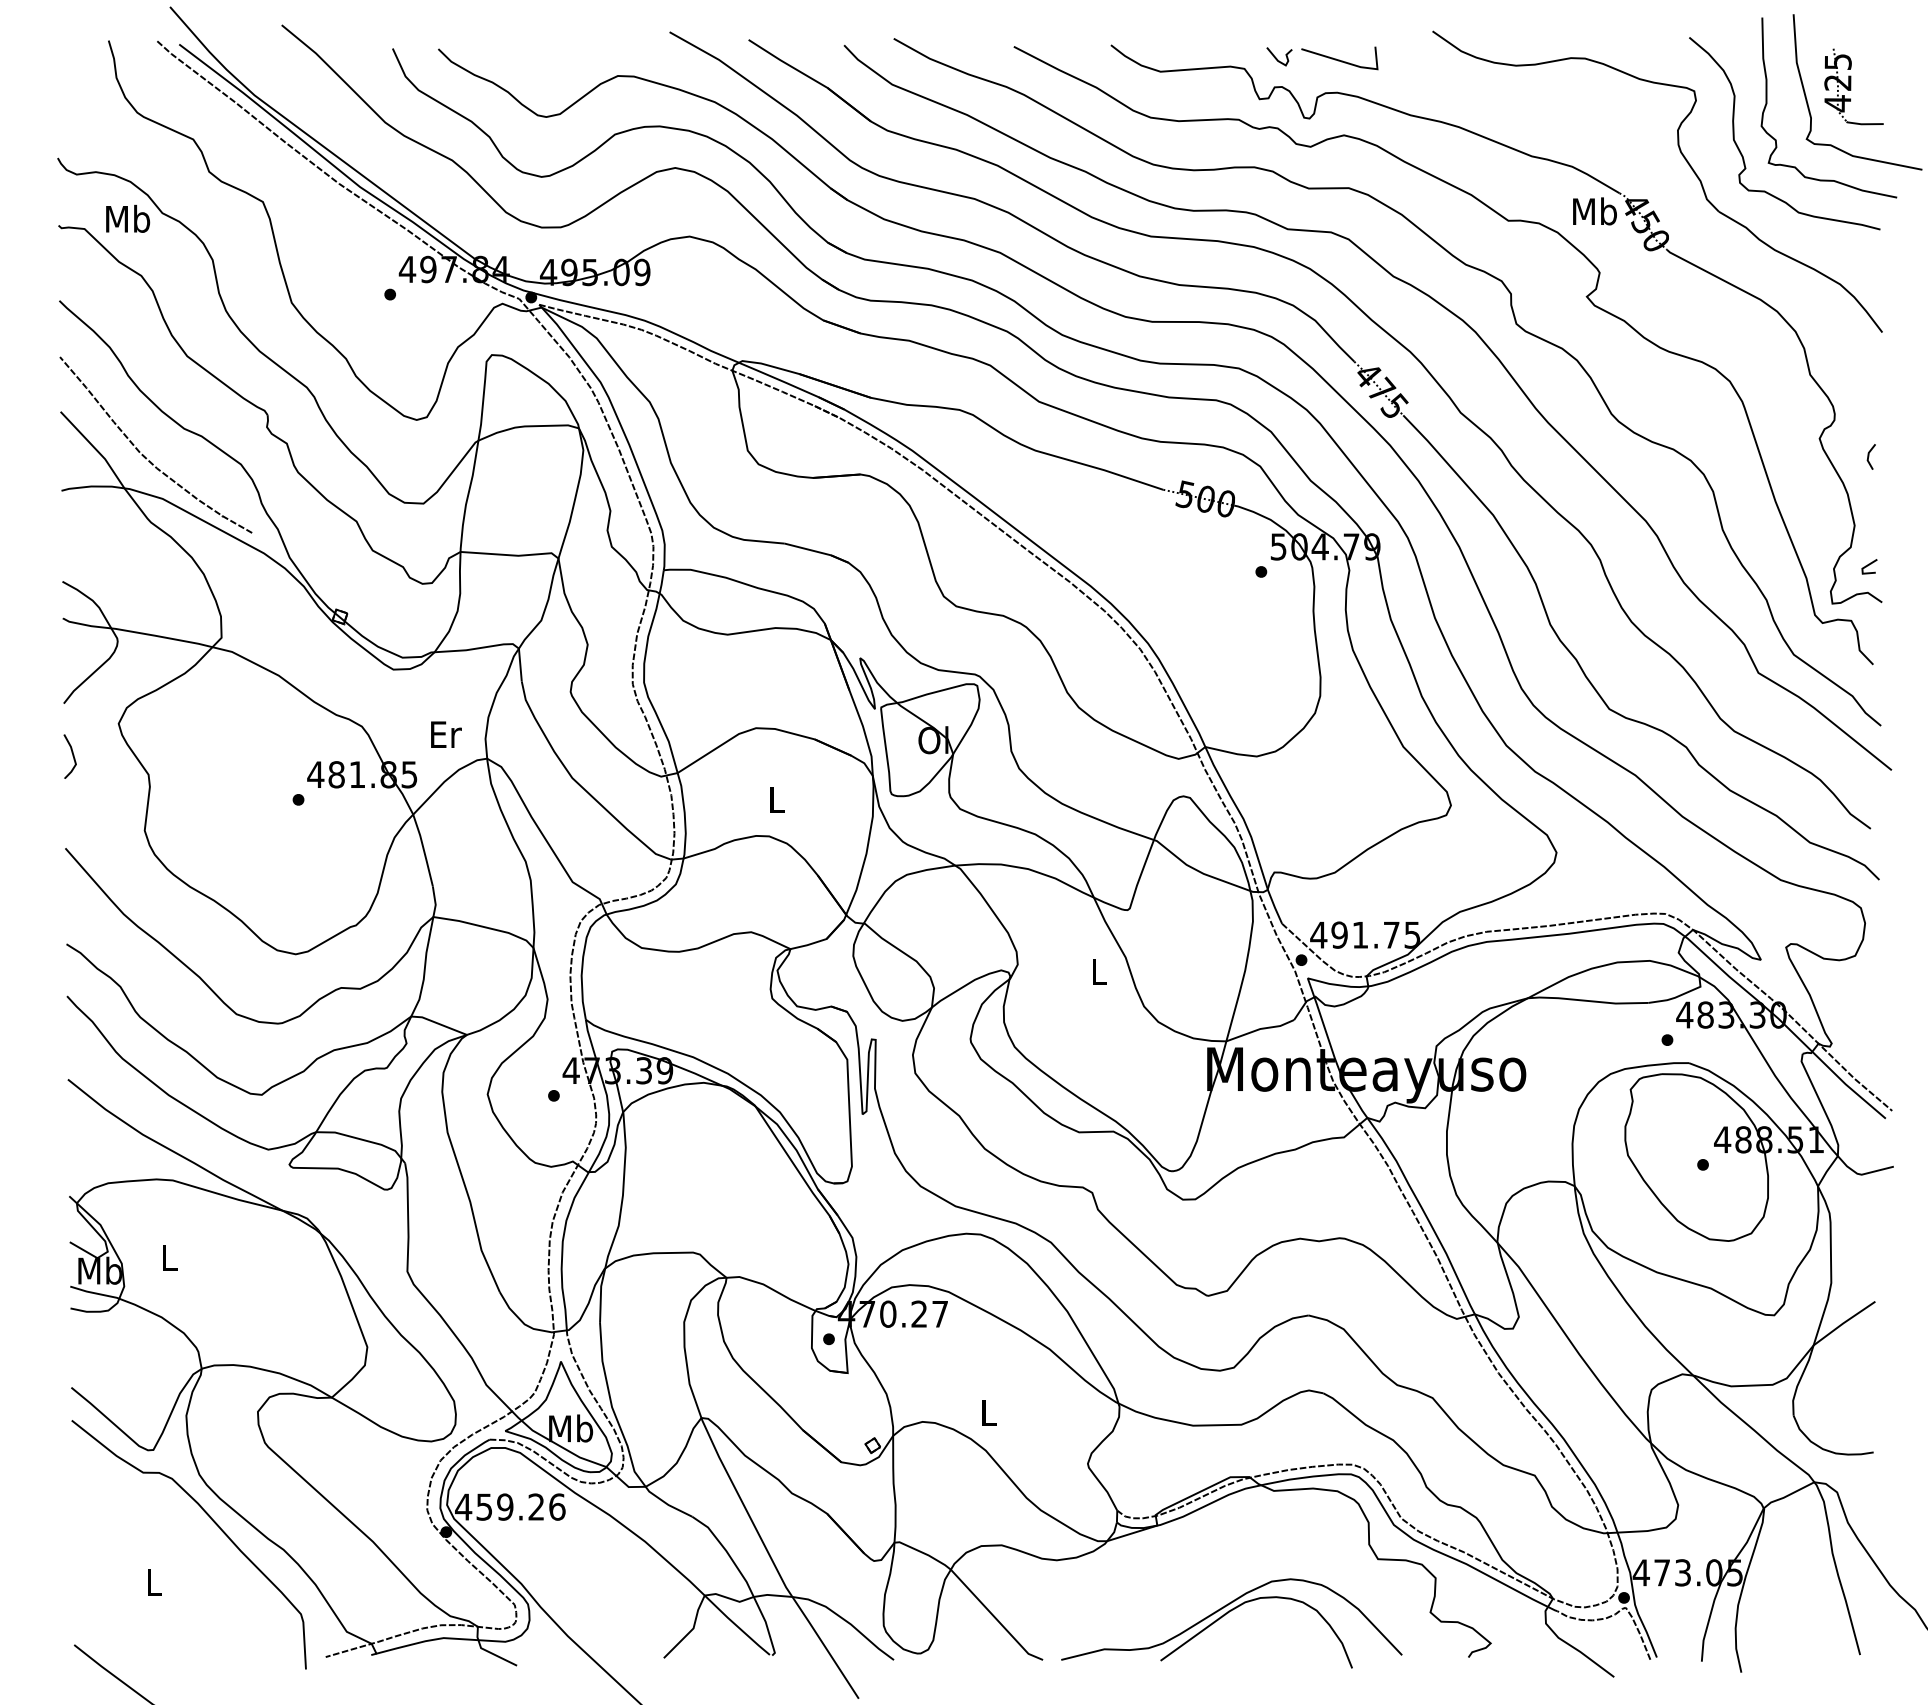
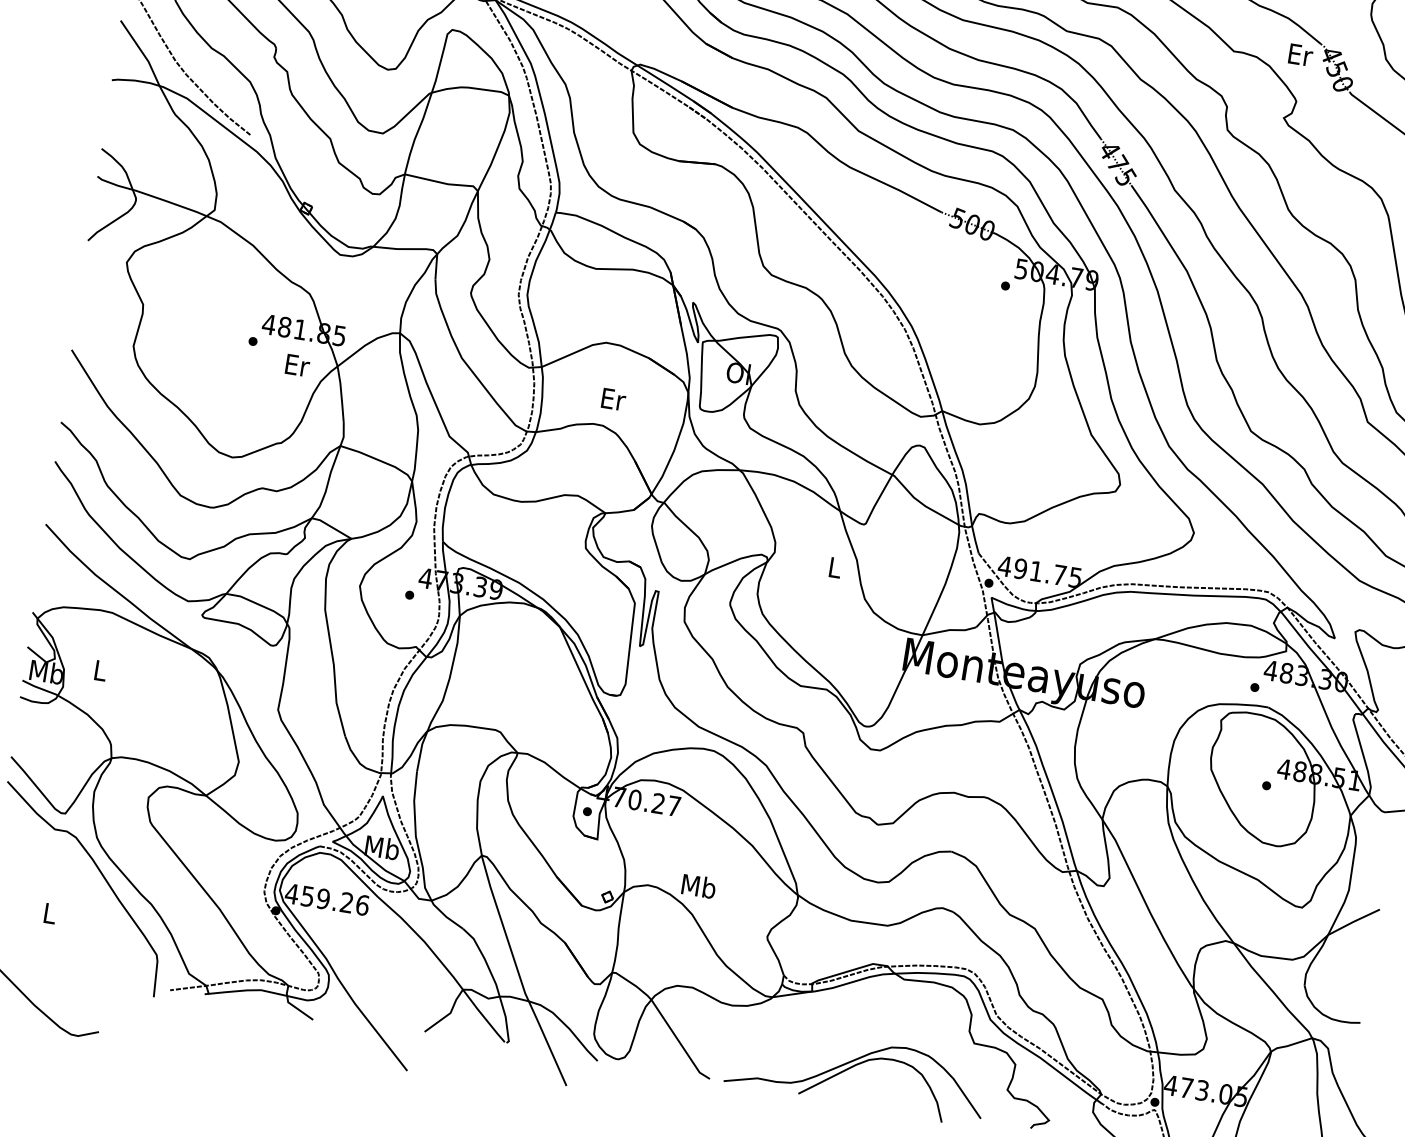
text: (1594, 211) -> (1299, 54), Mb -> Er
text: (446, 734) -> (297, 365), moved
curve: (72, 756) -> (88, 281), removed
text: (777, 800) -> (613, 399), L -> Er
text: (988, 1412) -> (698, 886), L -> Mb

